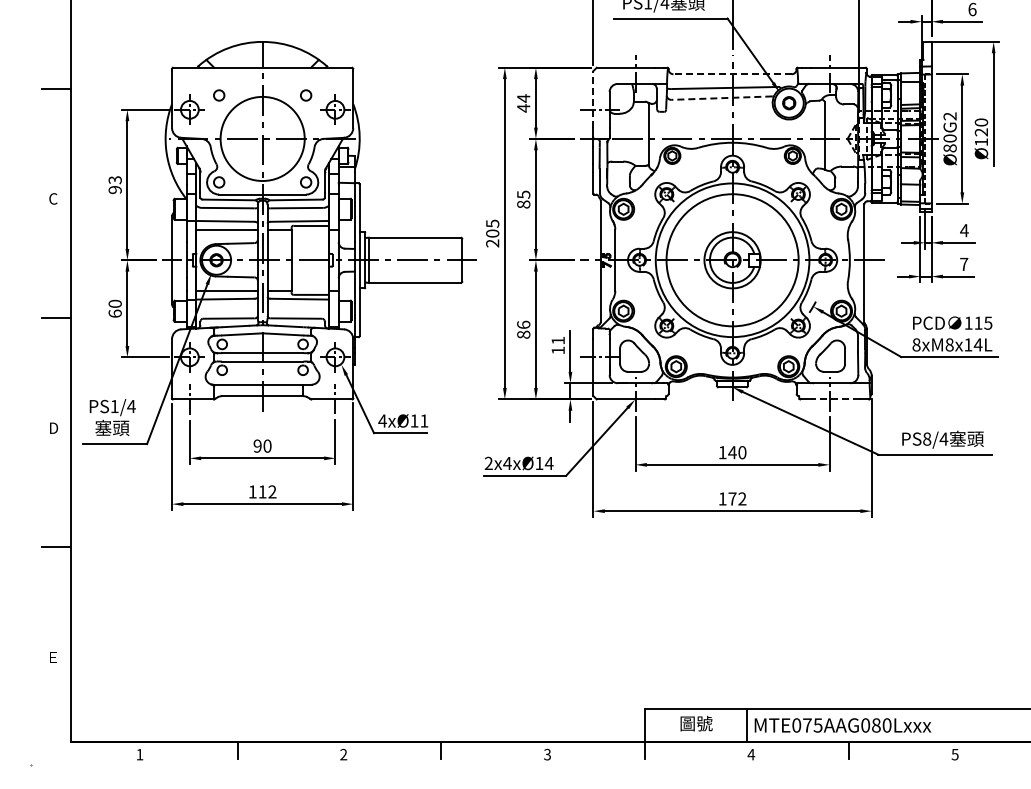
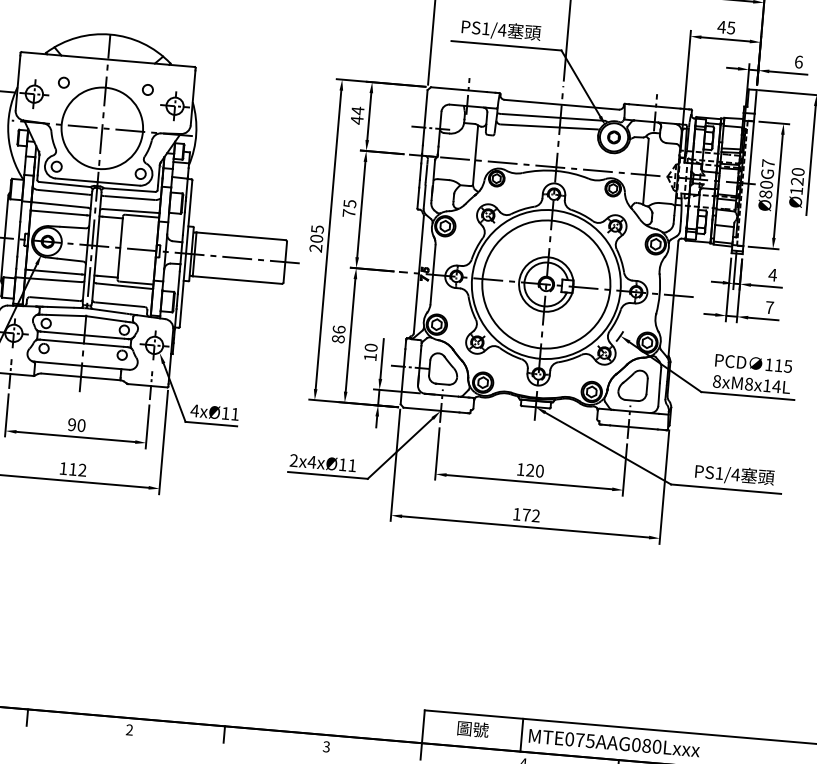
line: (732, 74) -> (561, 104), dashed -> solid
line: (722, 98) -> (549, 127), dashed -> solid
line: (593, 99) -> (425, 117), dashed -> solid
text: (949, 116) -> (767, 163), Ø80G2 -> Ø80G7
text: (523, 204) -> (348, 213), 85 -> 75
text: (557, 340) -> (370, 347), 11 -> 10
line: (835, 399) -> (634, 427), dashed -> solid
text: (927, 438) -> (719, 472), PS8/4 -> PS1/4
text: (732, 452) -> (530, 470), 140 -> 120
text: (548, 463) -> (351, 465), 2x4xØ14 -> 2x4xØ11

